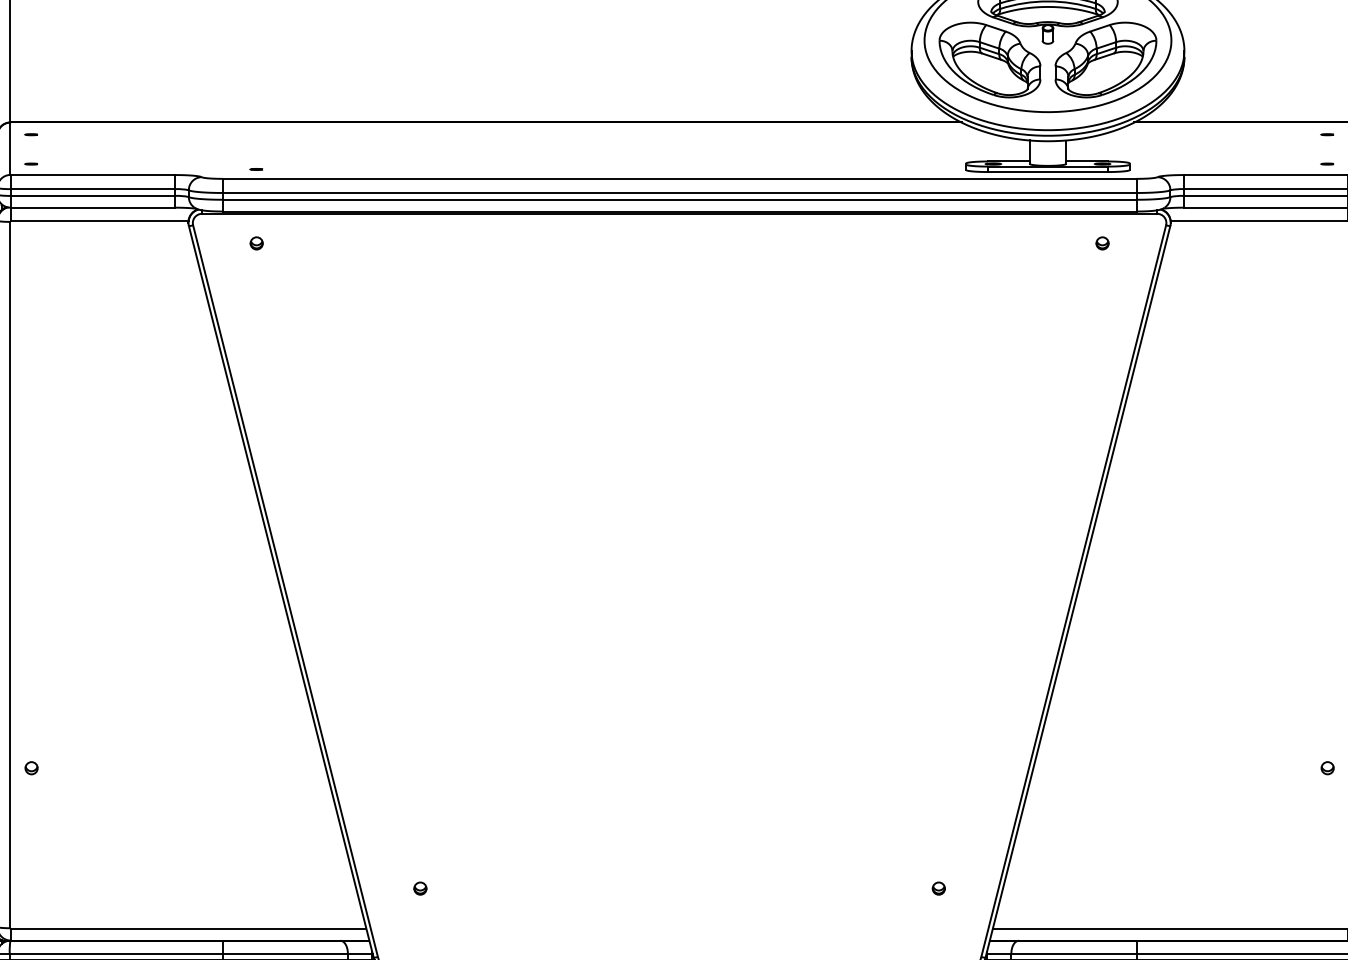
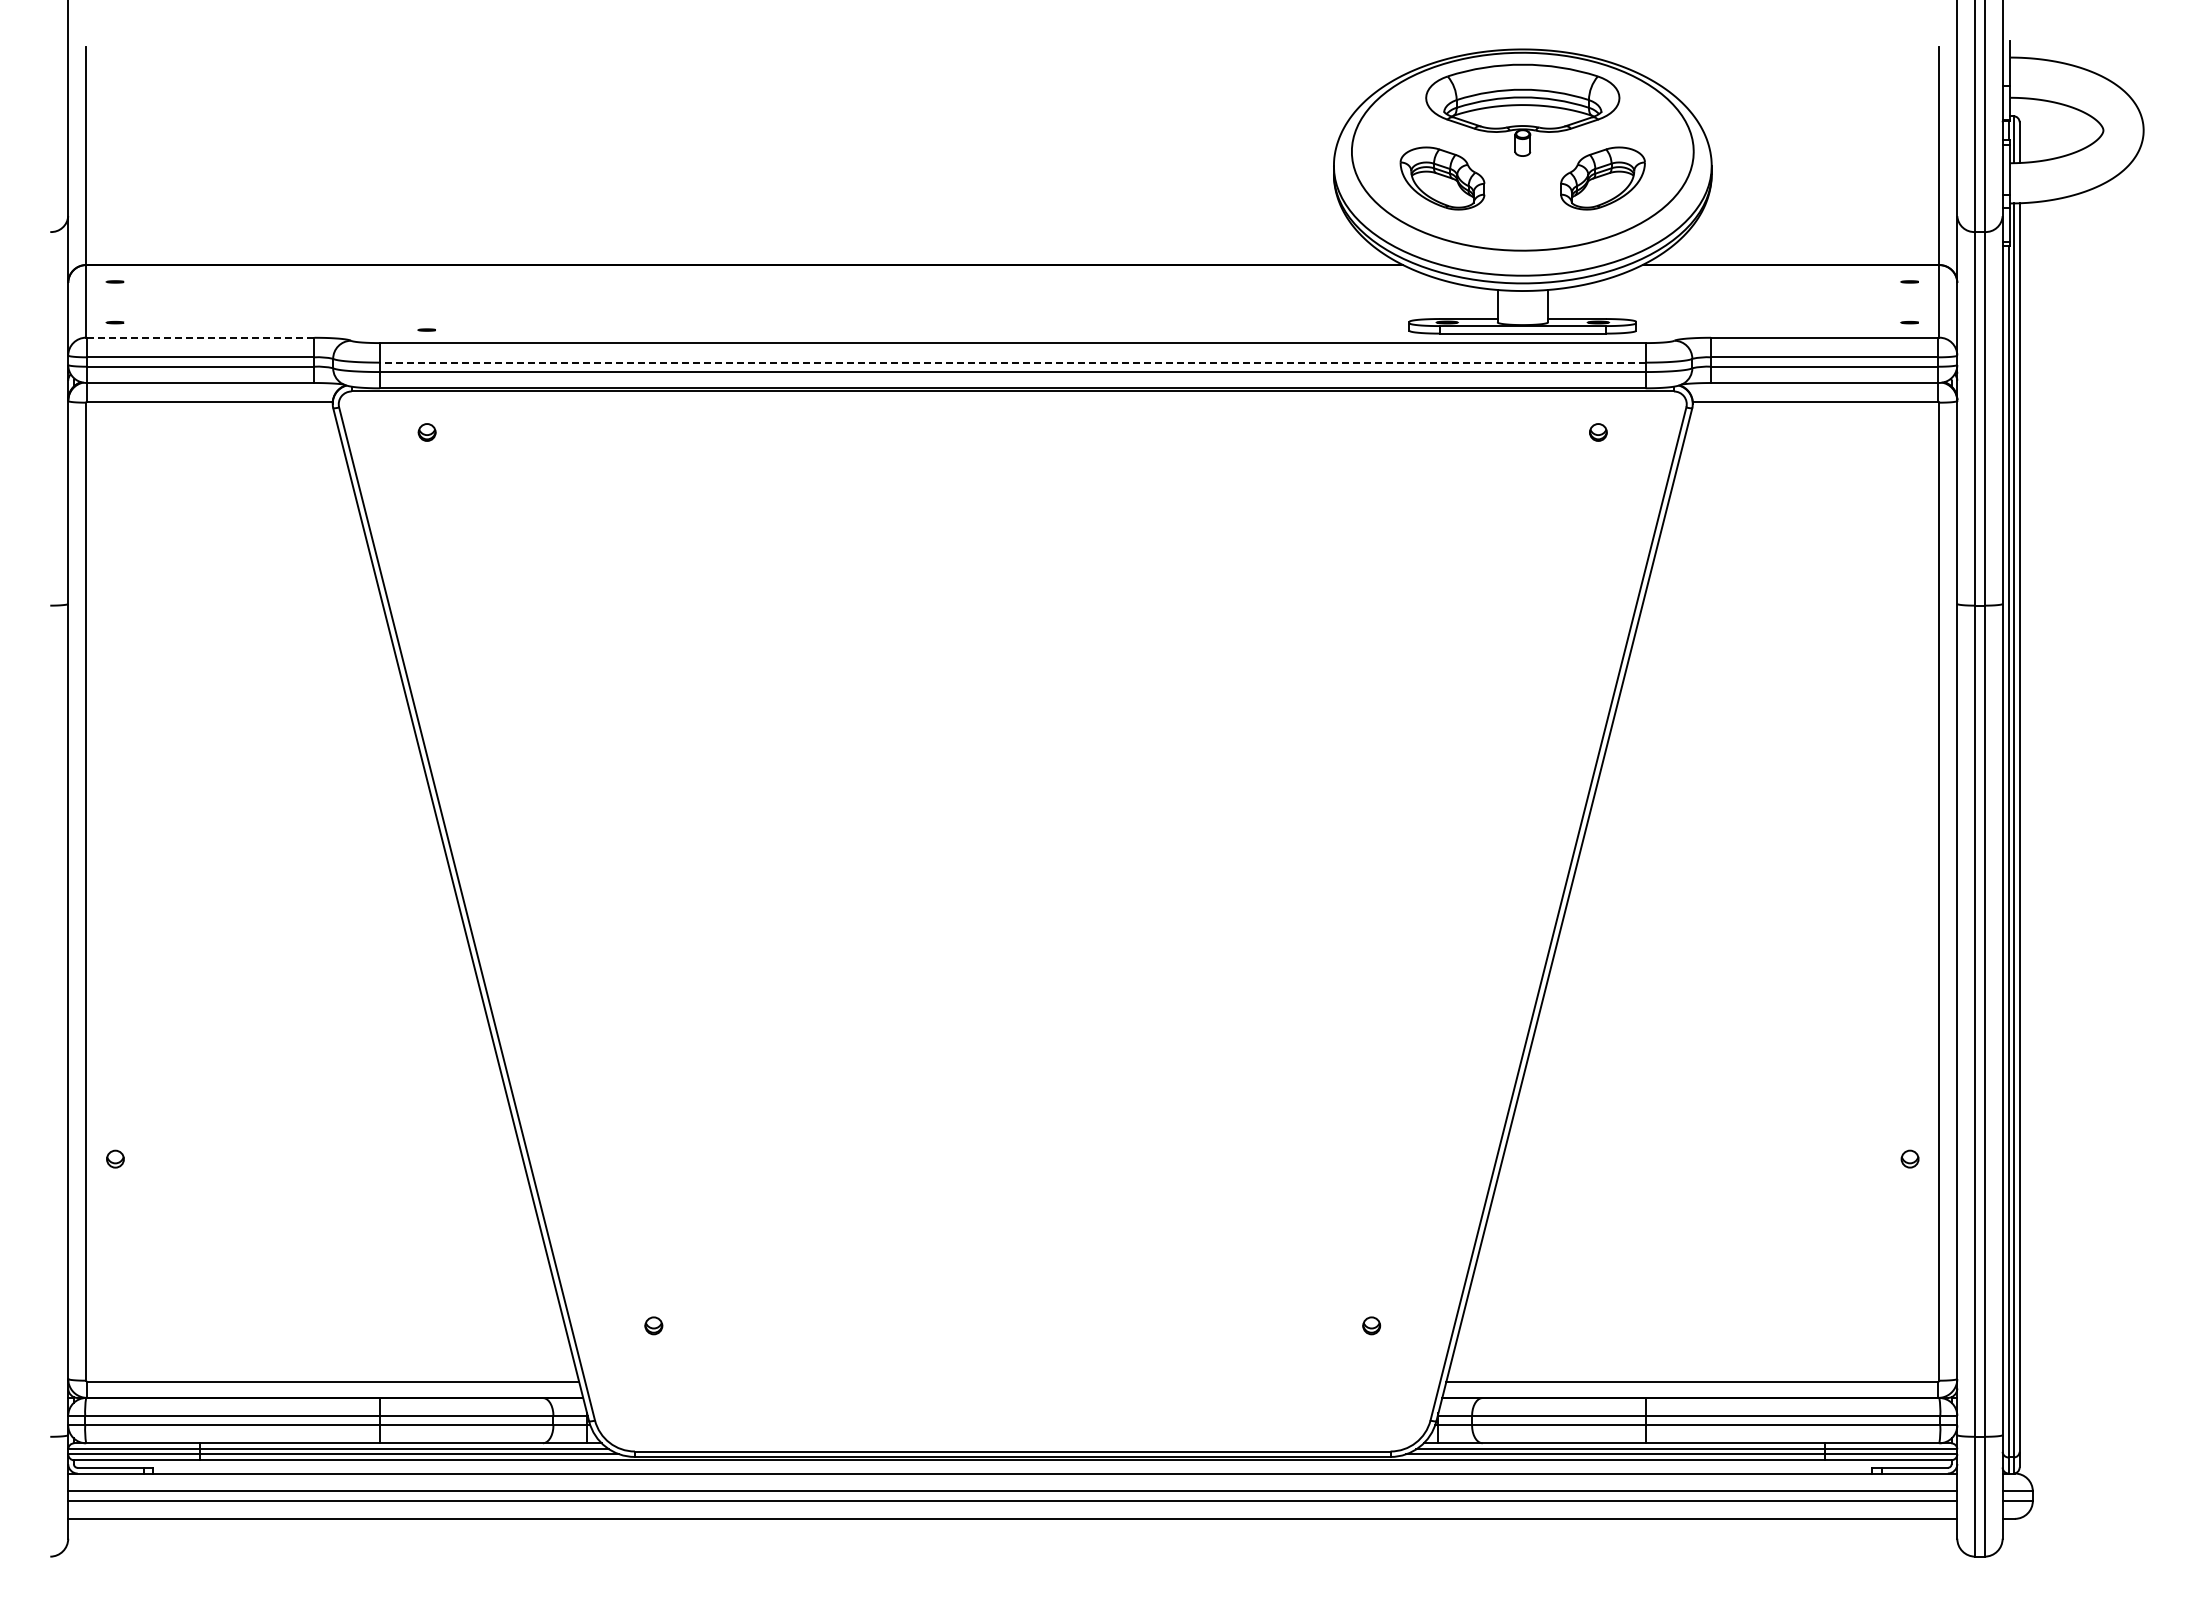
part: (989, 60) -> (1442, 178), size x0.6
part: (1105, 60) -> (1602, 178), size x0.6
line: (93, 174) -> (200, 337), solid -> dashed
line: (679, 192) -> (1012, 362), solid -> dashed

